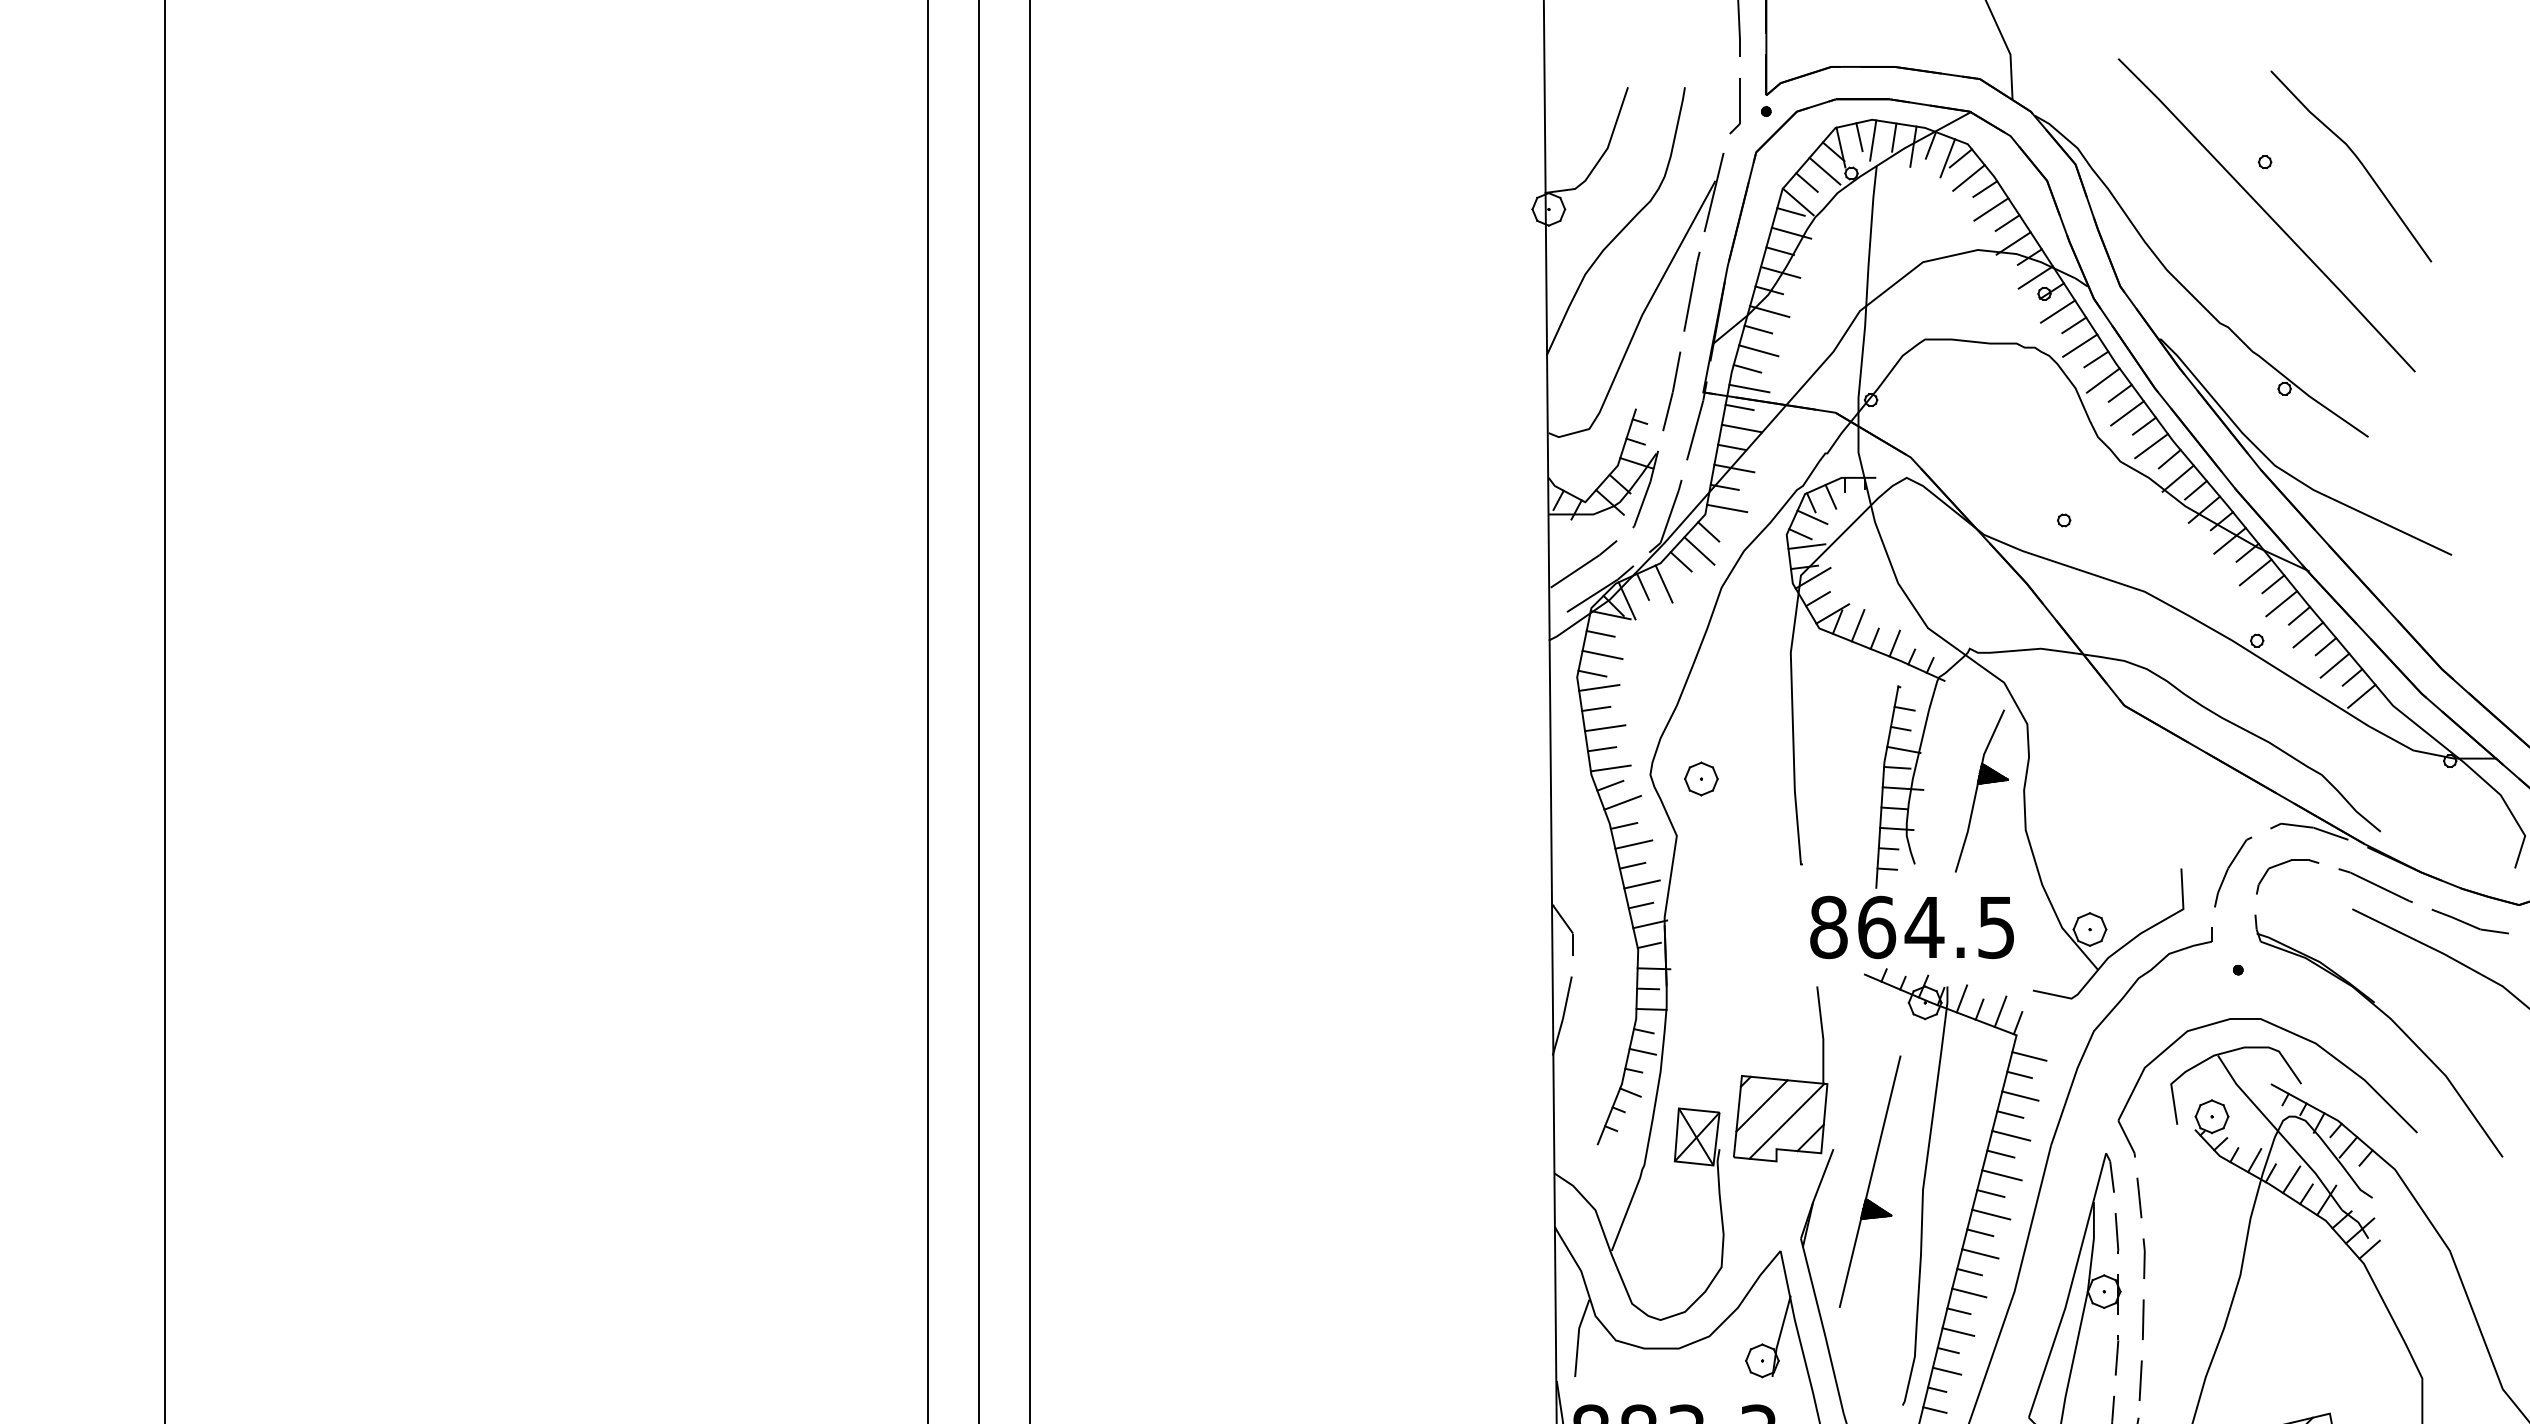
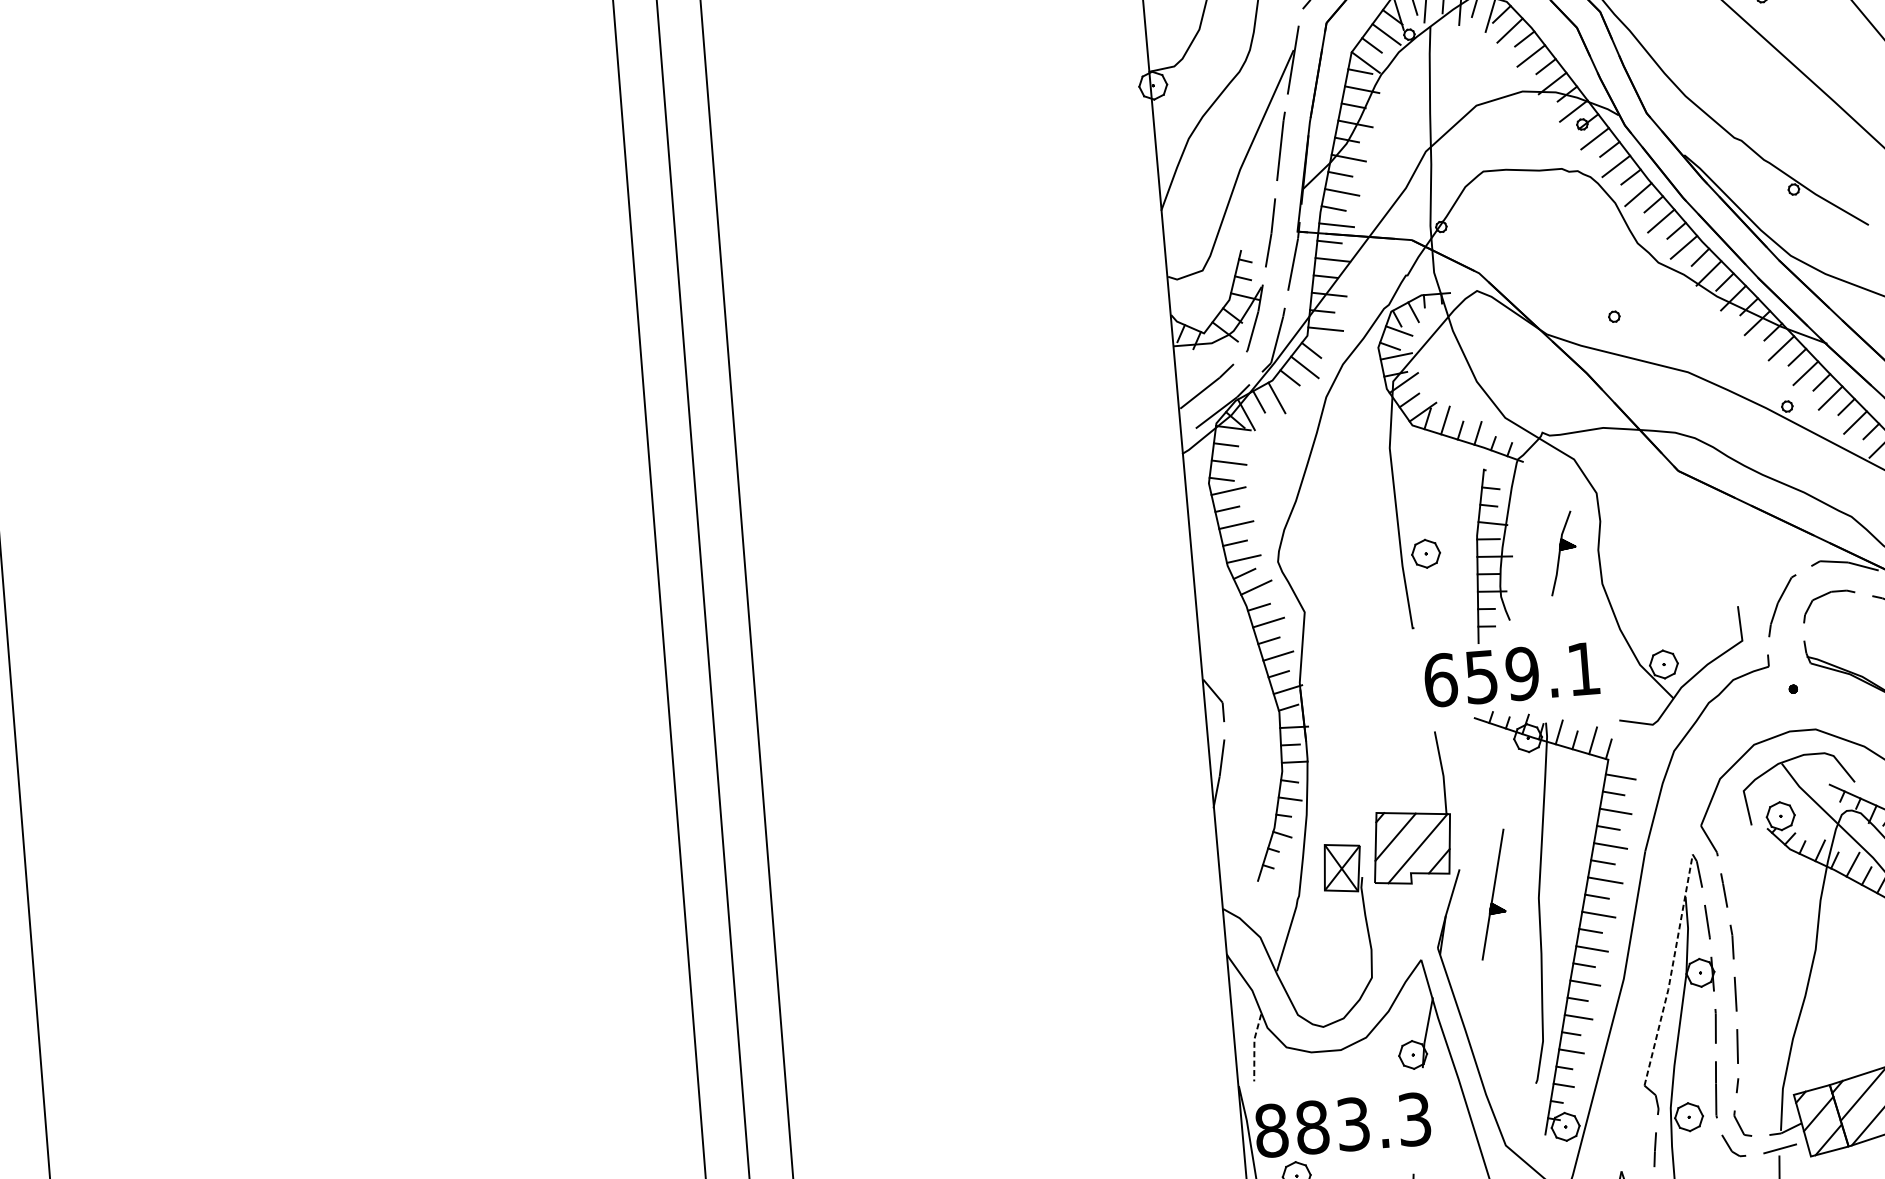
part: (1701, 778) -> (1426, 553), moved
part: (1981, 790) -> (1561, 553), size x0.6
text: (1911, 927) -> (1511, 674), 864.5 -> 659.1
part: (1869, 1181) -> (1492, 894), size x0.6
line: (2071, 1286) -> (1672, 970), solid -> dashed
line: (1578, 1337) -> (1254, 1047), solid -> dashed

